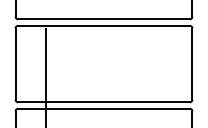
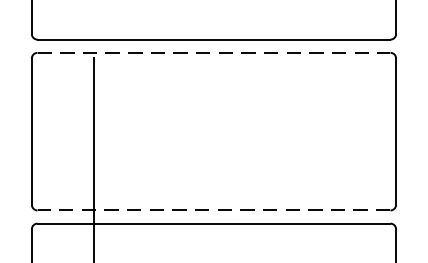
line: (103, 25) -> (212, 52), solid -> dashed
line: (103, 102) -> (212, 210), solid -> dashed

